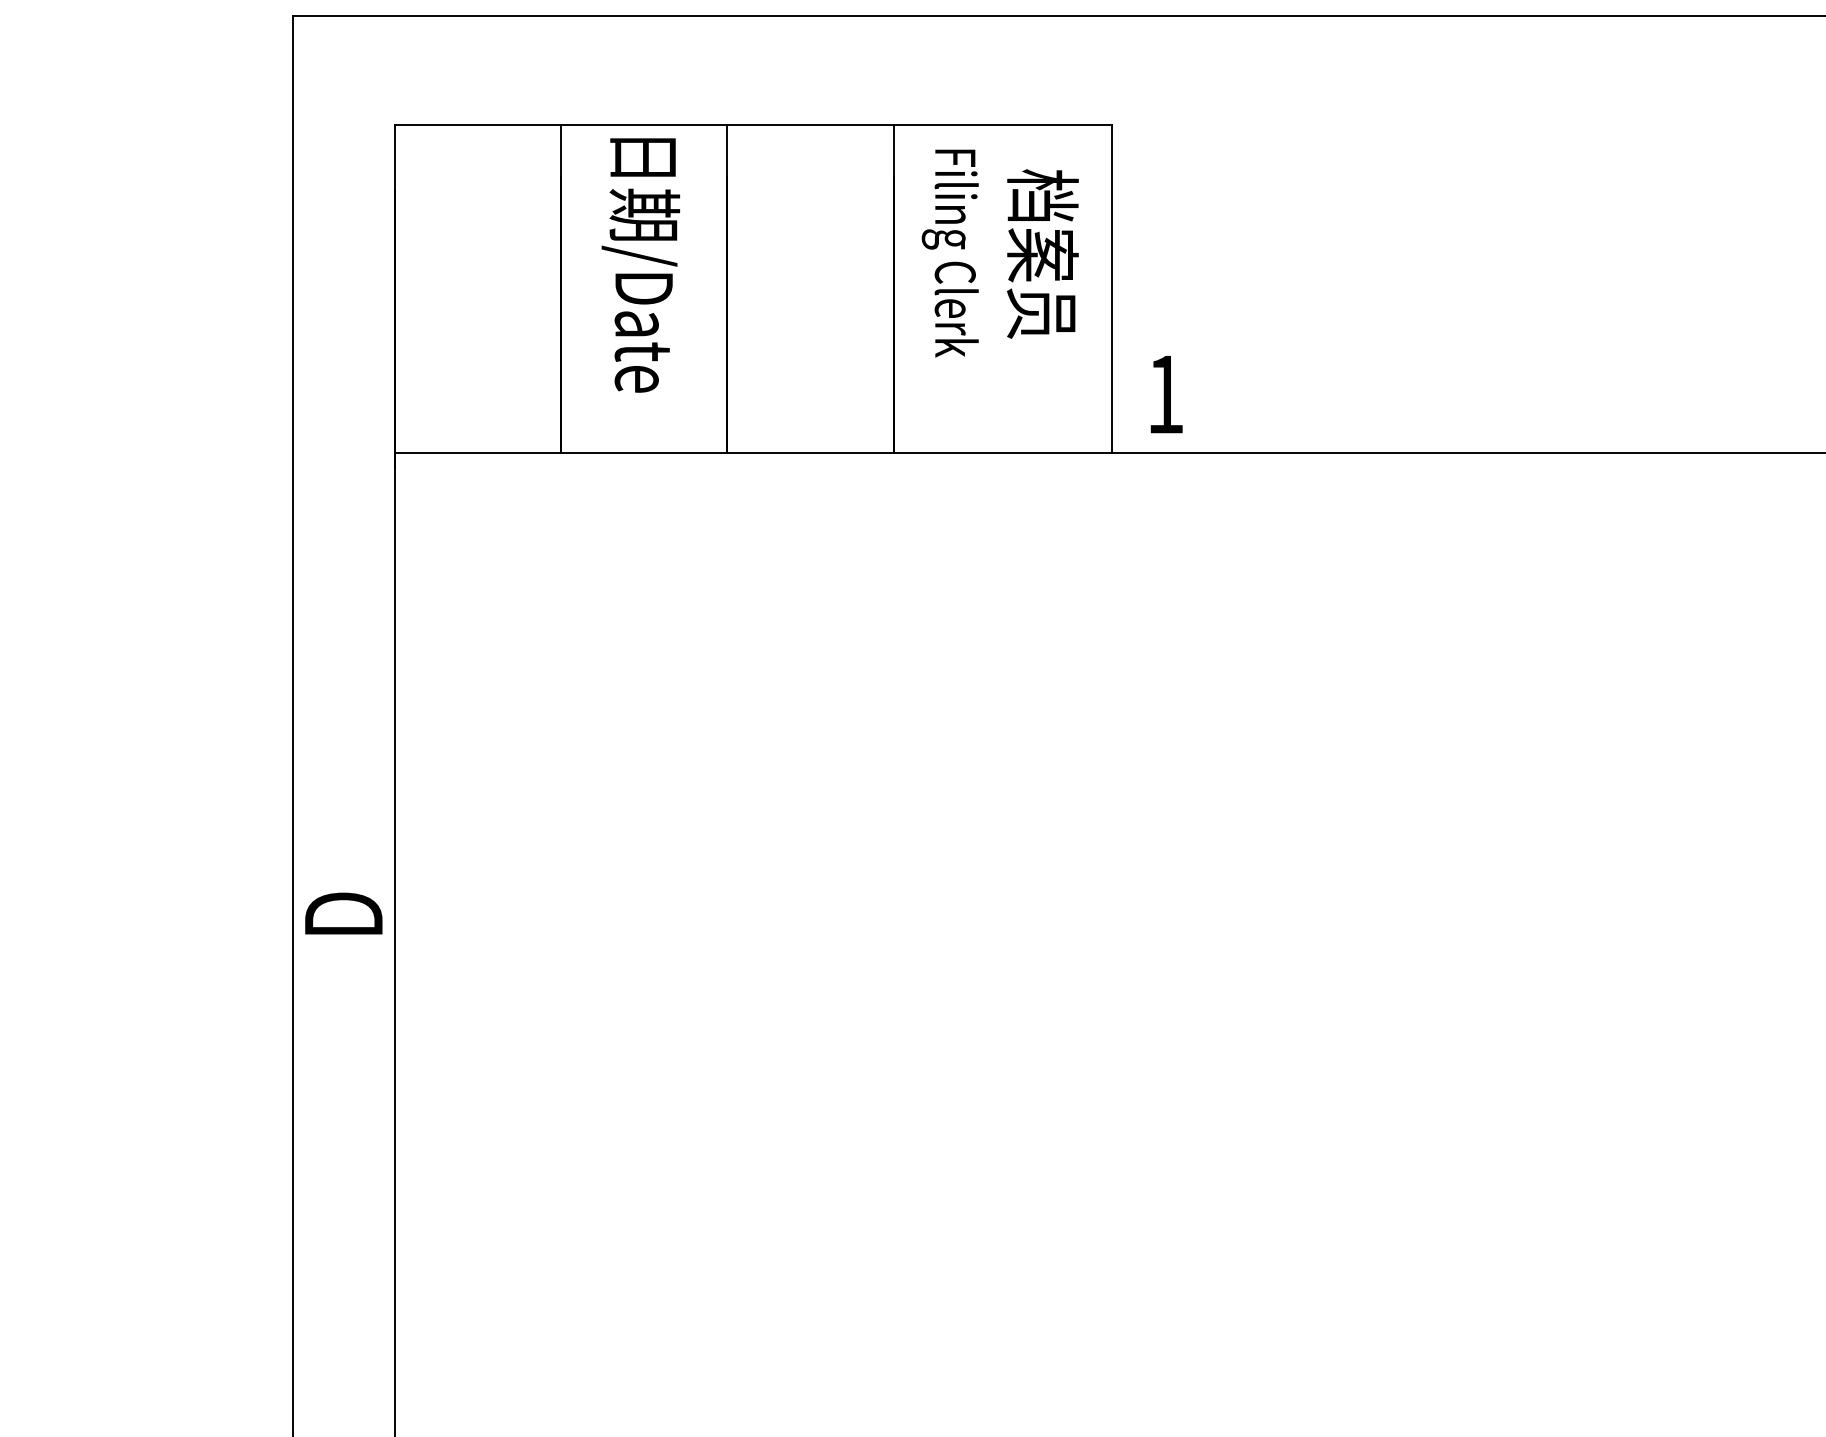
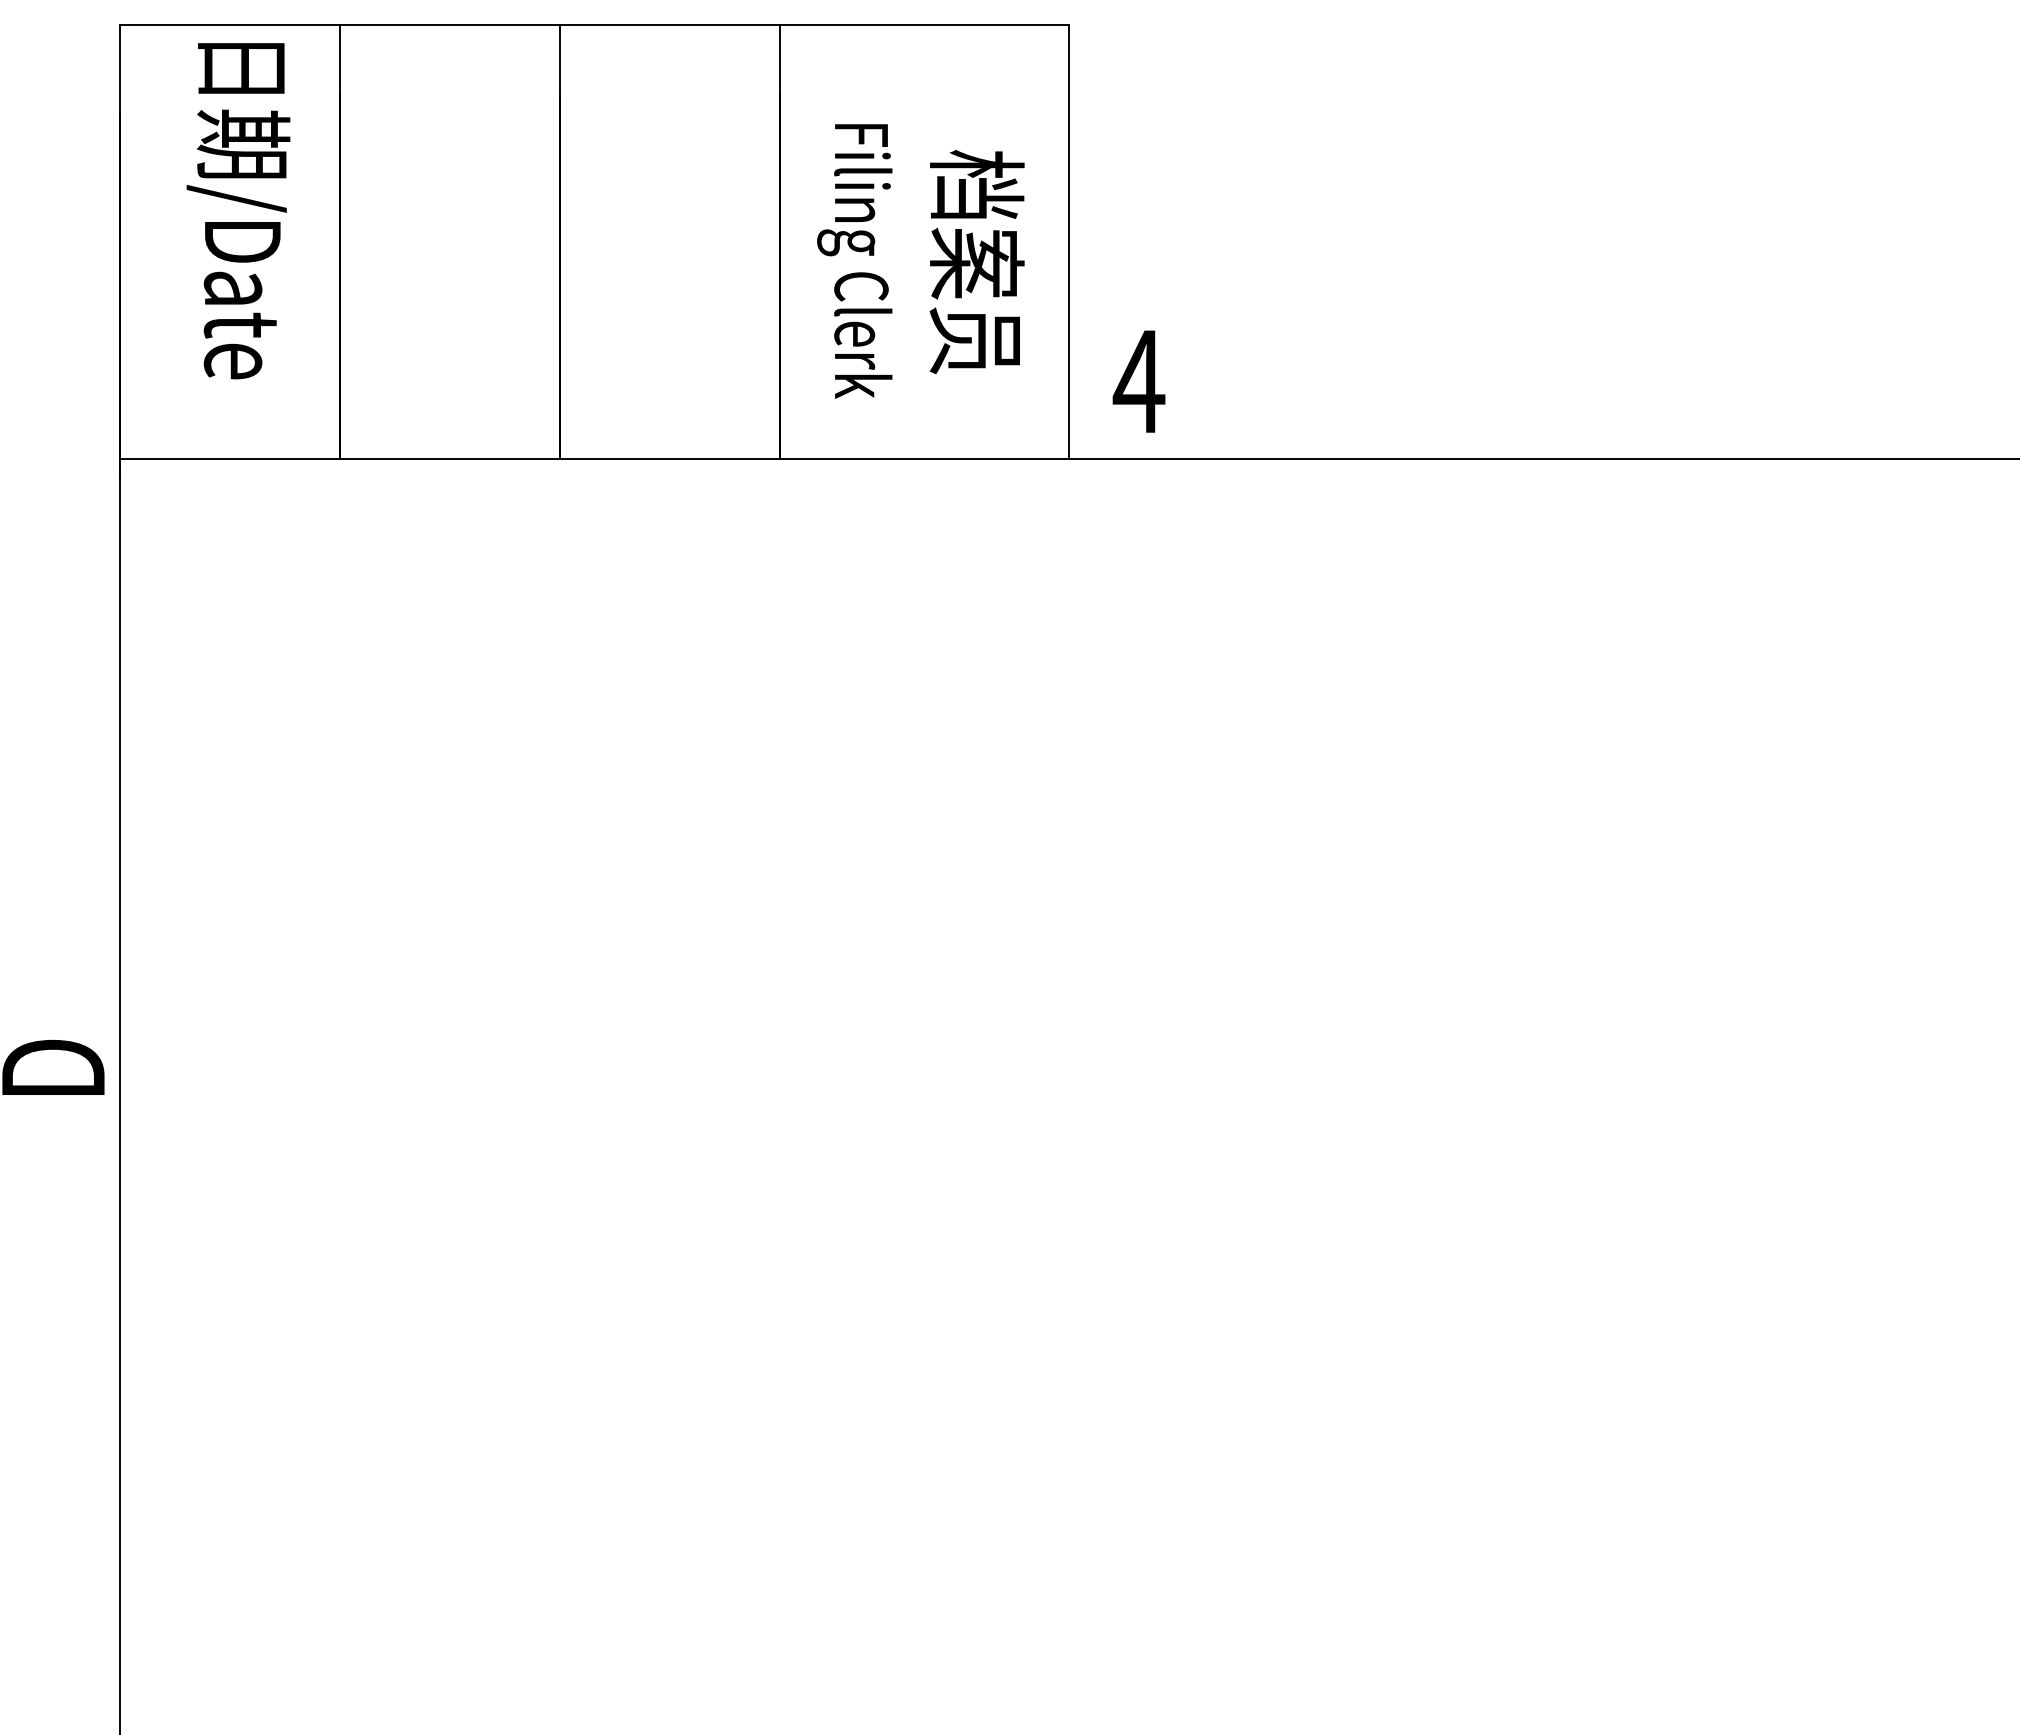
text: (999, 253) -> (919, 261), moved
text: (640, 265) -> (237, 211), moved
text: (1165, 394) -> (1139, 381), 1 -> 4

